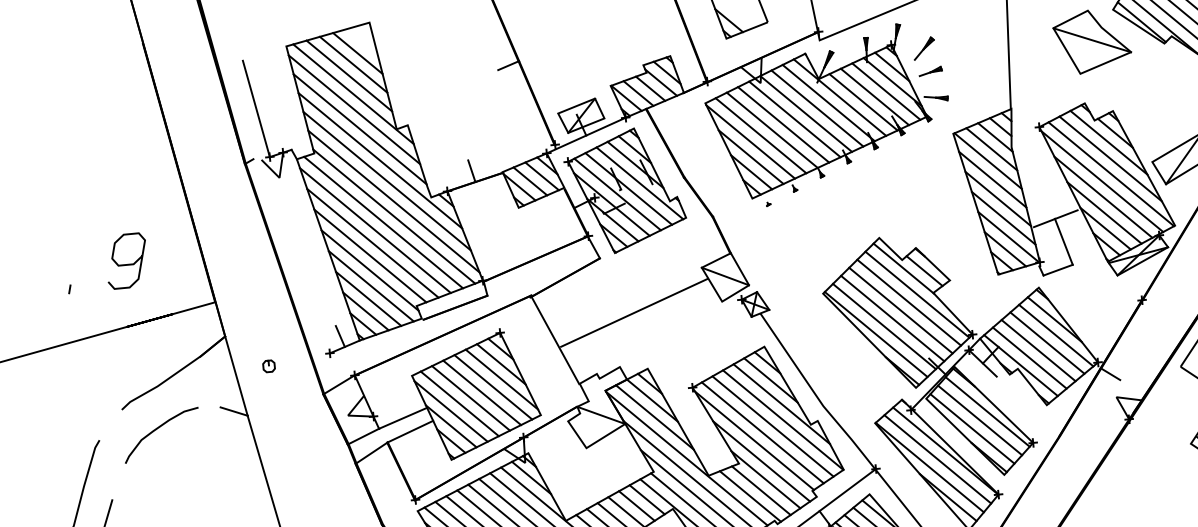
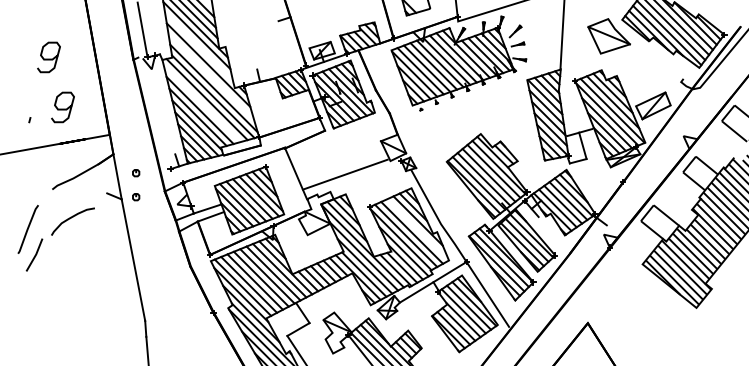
line: (359, 129) -> (198, 46), removed
curve: (92, 175) -> (48, 58), added
line: (387, 180) -> (211, 76), removed
line: (374, 230) -> (201, 103), removed
line: (632, 312) -> (344, 174), moved
curve: (273, 409) -> (136, 197), added
line: (782, 419) -> (417, 229), removed
curve: (156, 431) -> (70, 219), moved

